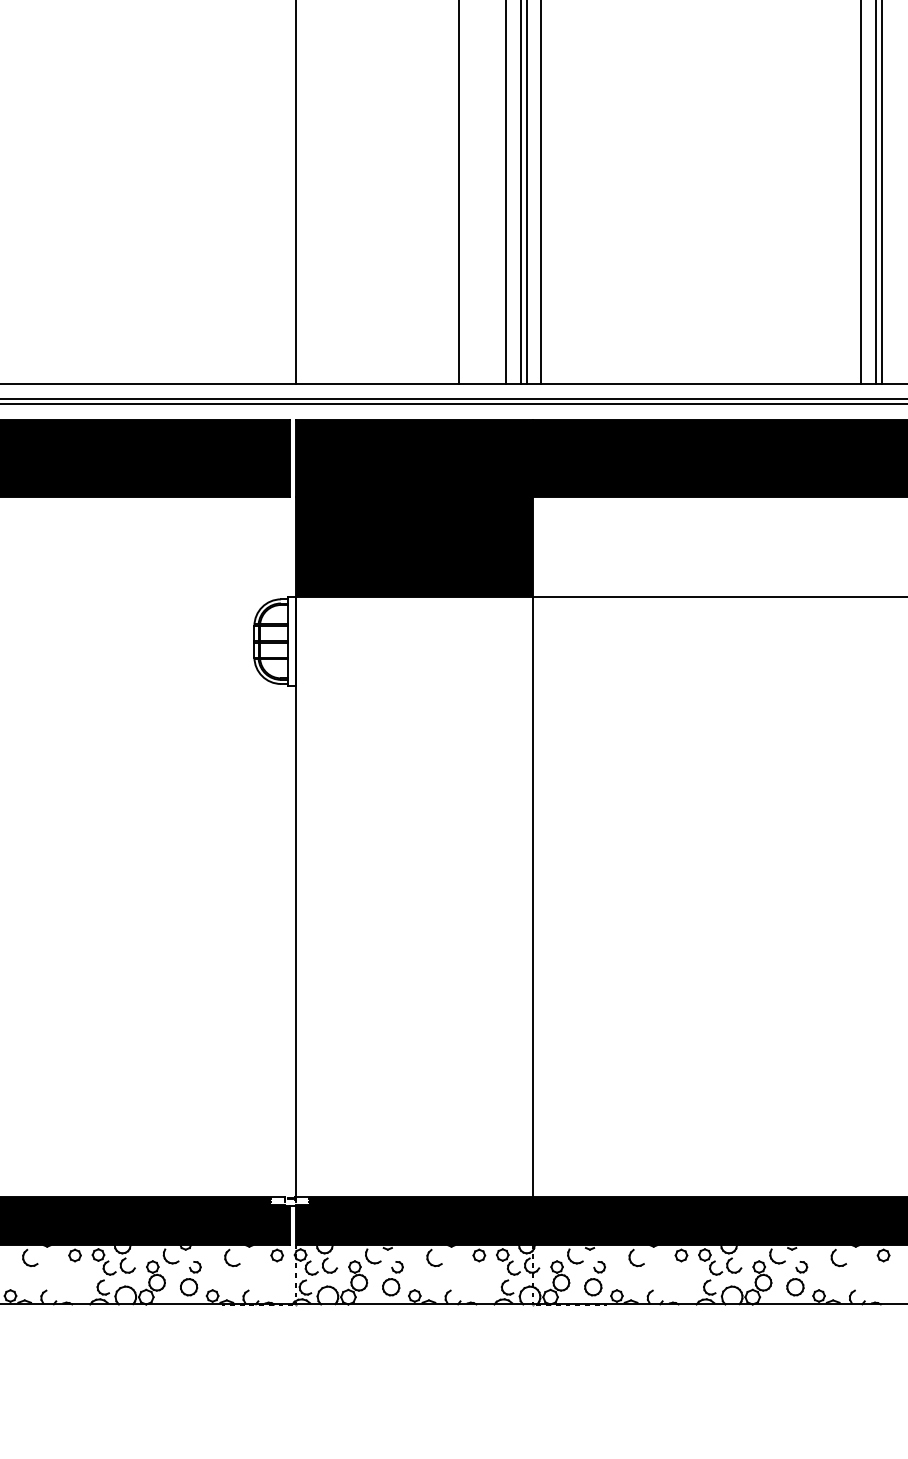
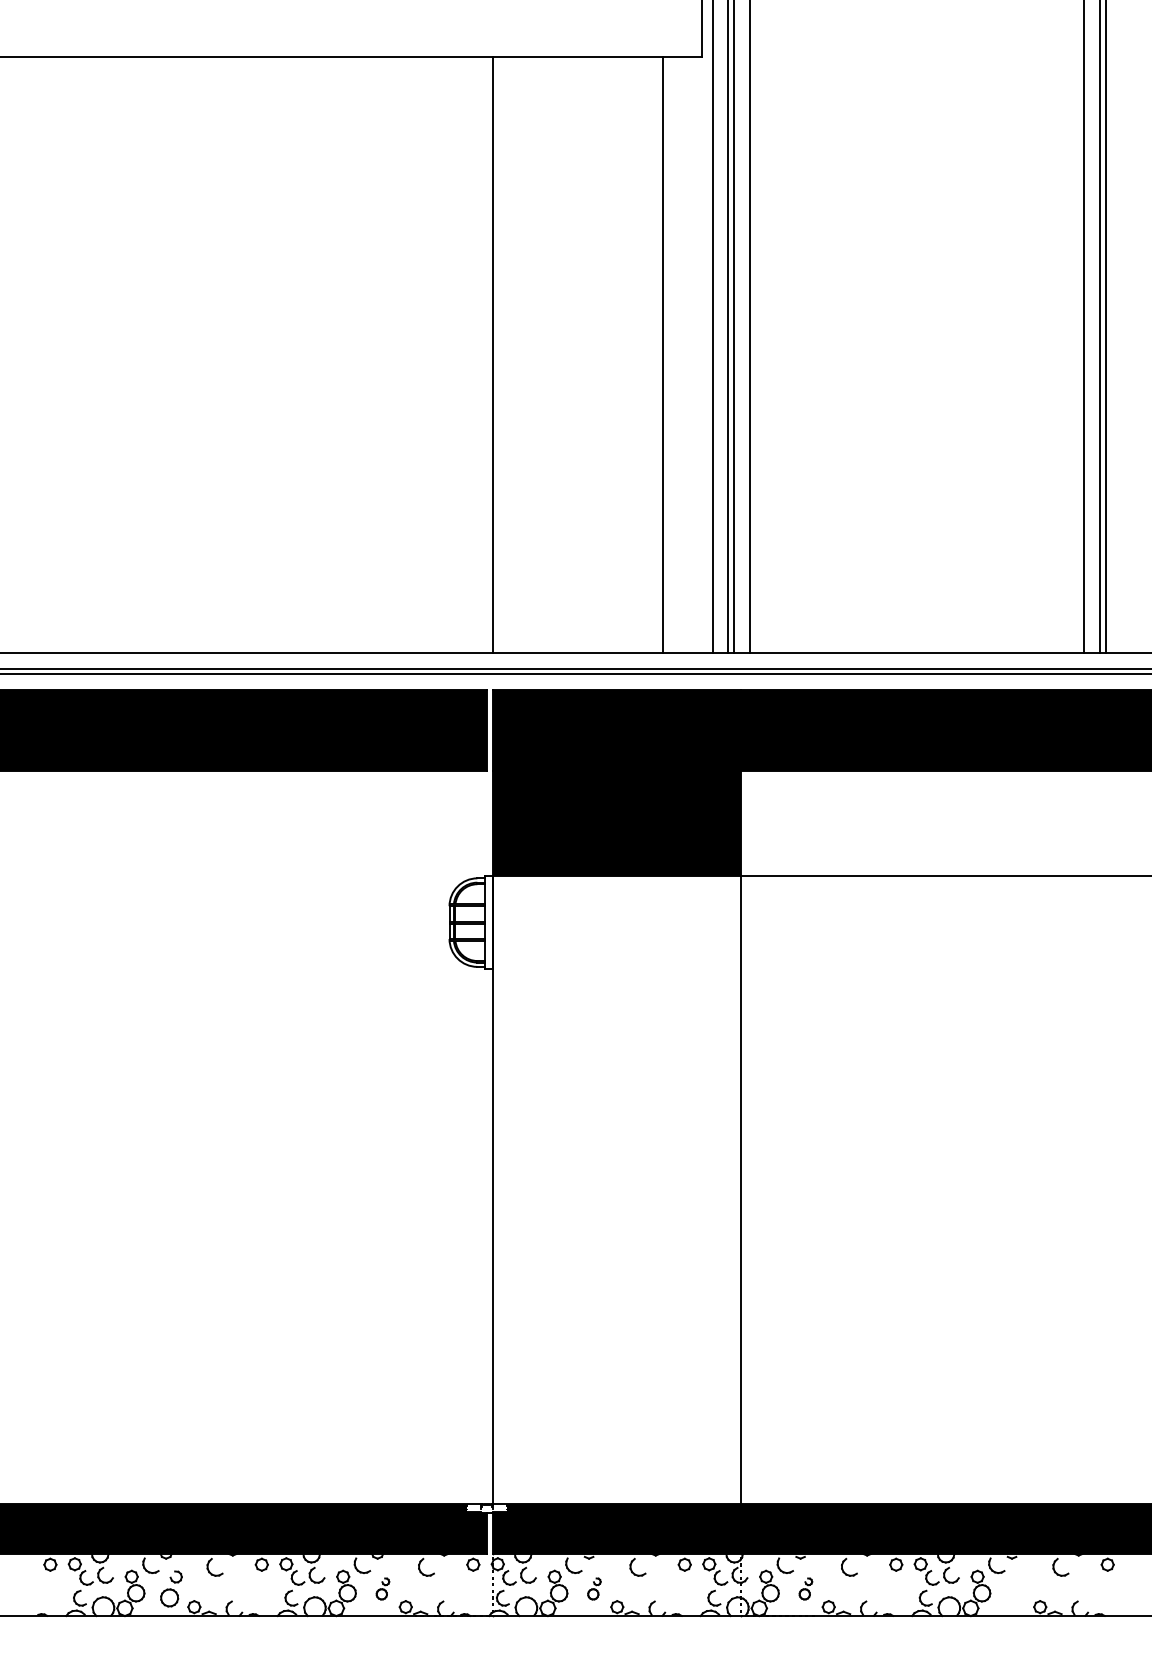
part: (190, 1278) -> (382, 1588), size x0.6
part: (393, 1278) -> (594, 1588), size x0.6
part: (594, 1278) -> (805, 1588), size x0.6
part: (797, 1278) -> (1017, 1588), removed

